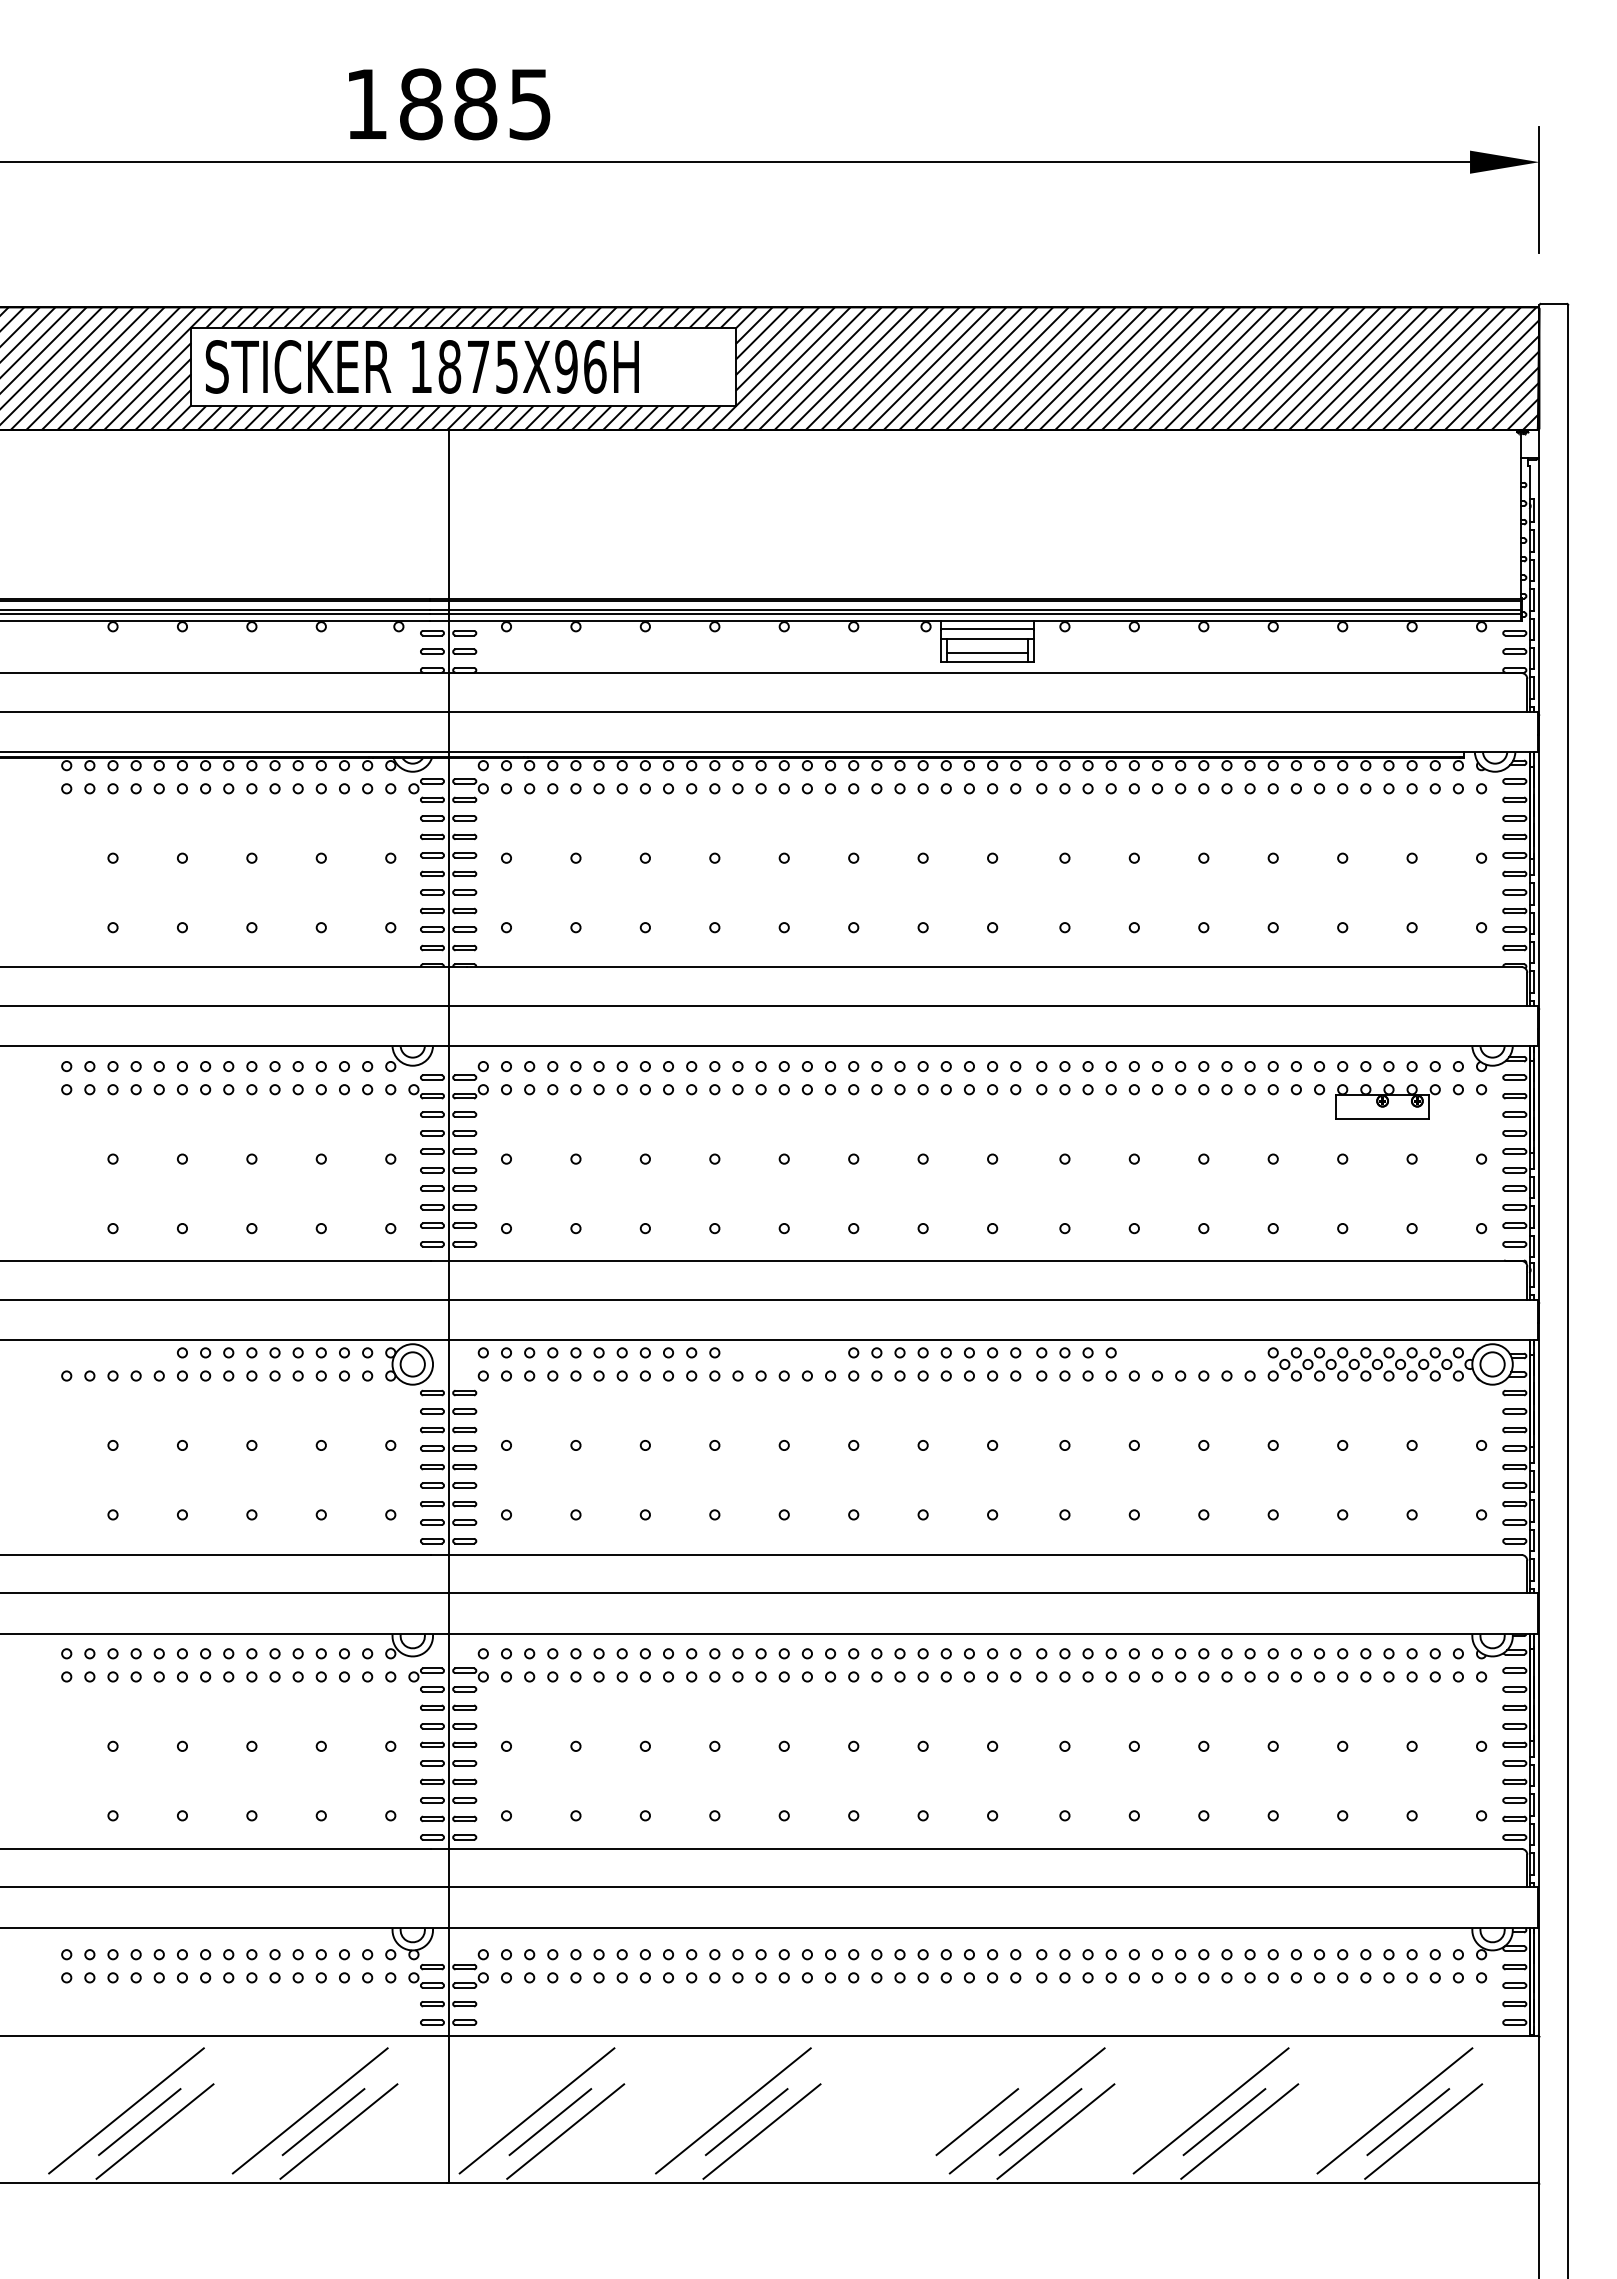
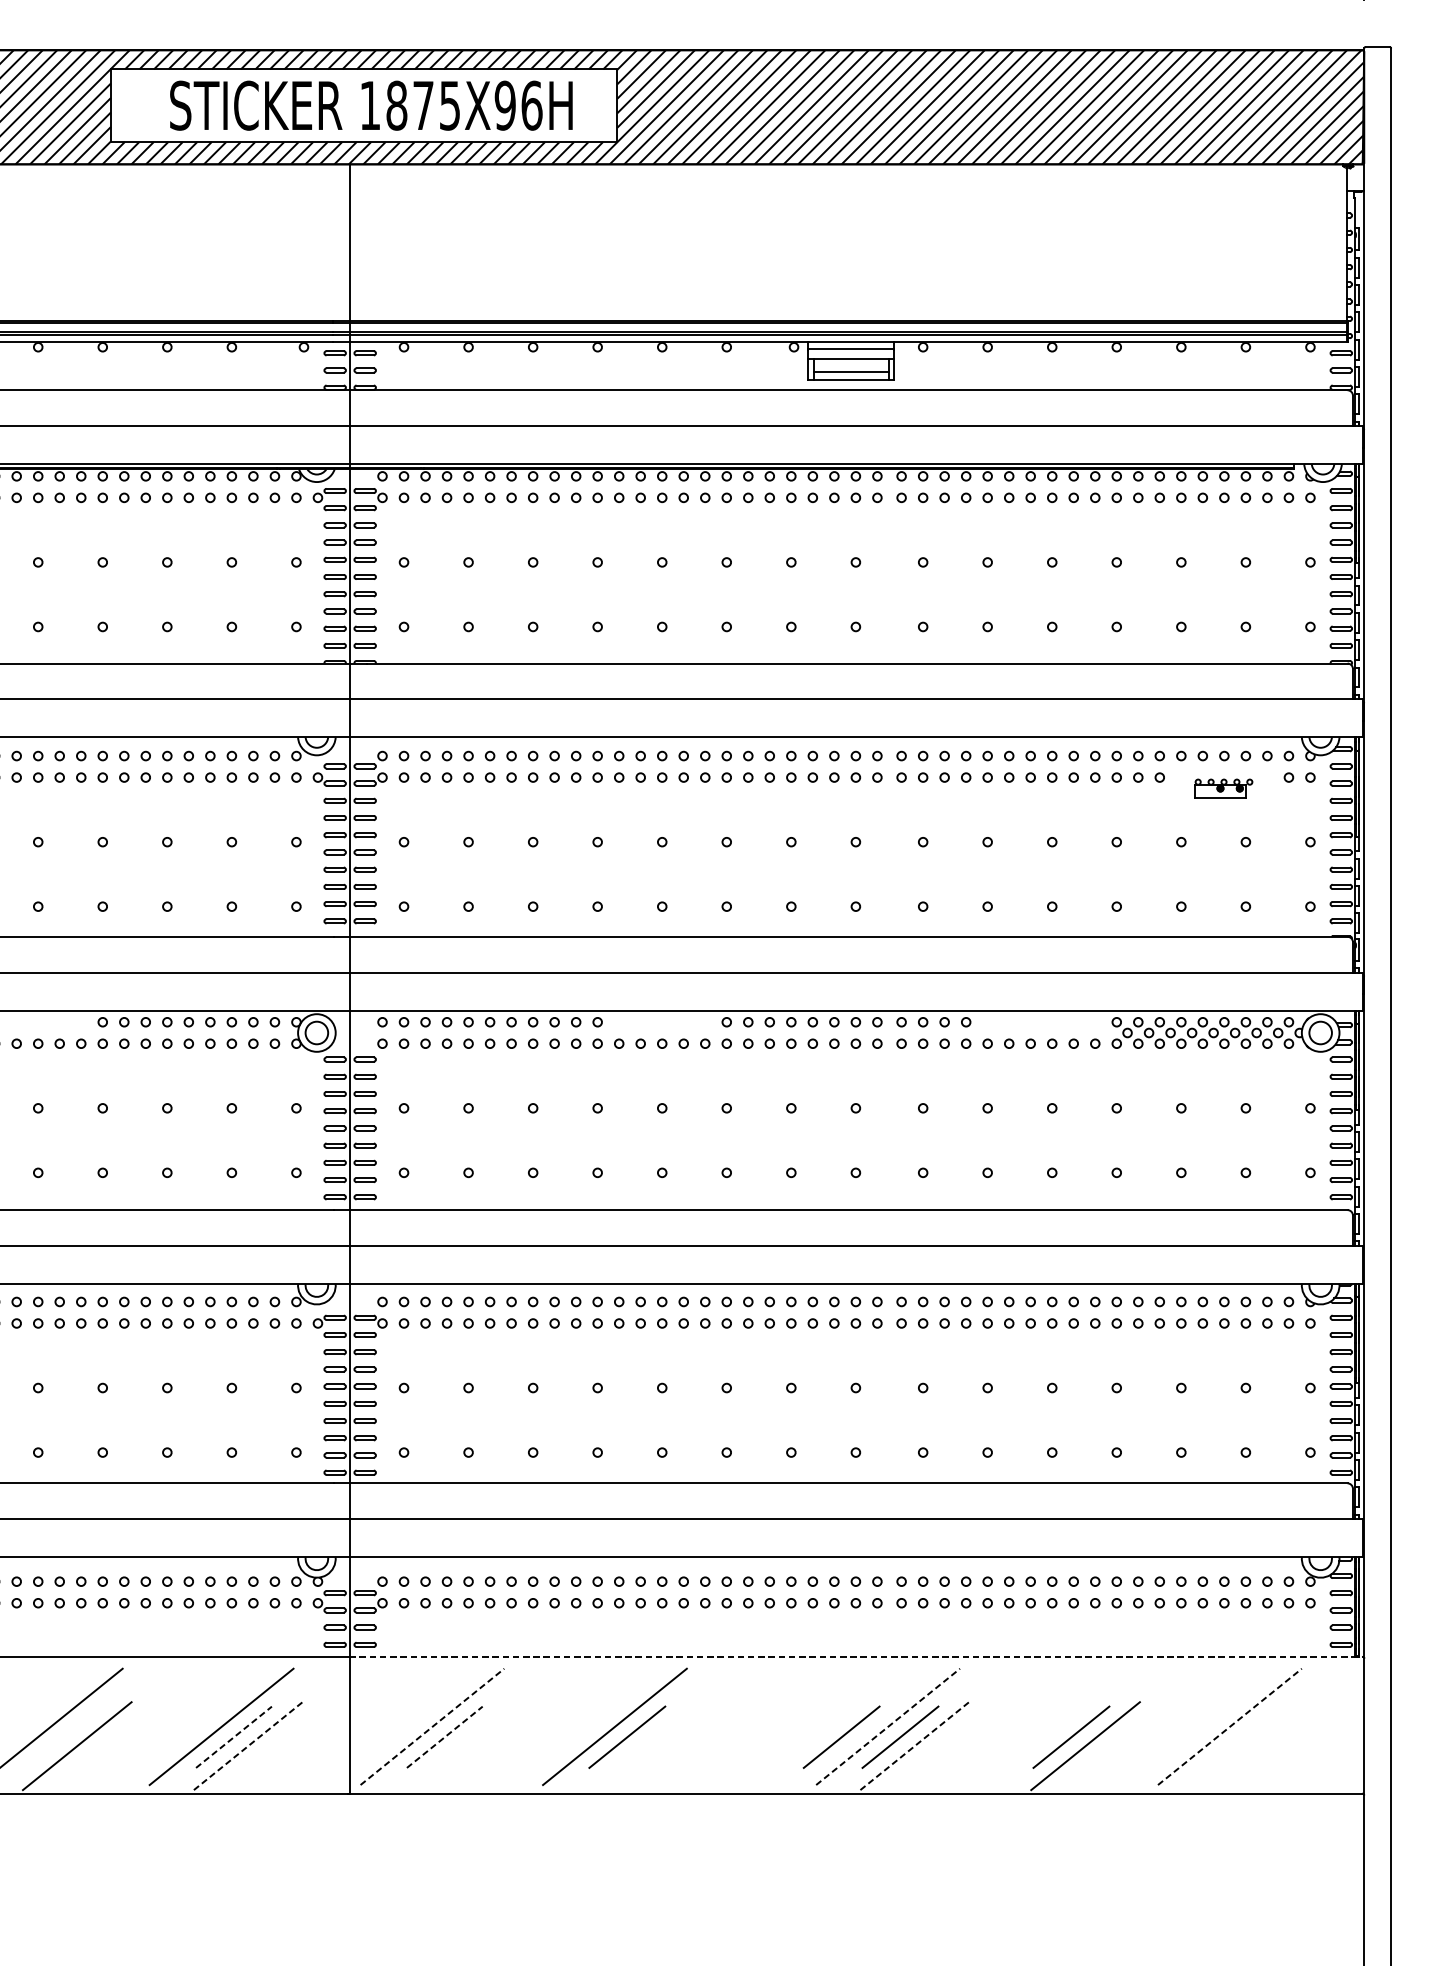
text: (421, 366) -> (370, 105), moved
part: (1387, 1101) -> (1222, 788), size x0.6
line: (993, 2035) -> (856, 1656), solid -> dashed
line: (537, 2110) -> (432, 1726), solid -> dashed
line: (1027, 2110) -> (888, 1726), solid -> dashed
line: (1210, 2110) -> (1058, 1726), removed
line: (1395, 2110) -> (1230, 1726), solid -> dashed
line: (323, 2121) -> (233, 1736), solid -> dashed
line: (550, 2121) -> (444, 1736), solid -> dashed
line: (139, 2122) -> (62, 1737), removed
line: (1408, 2122) -> (1242, 1737), removed
line: (339, 2131) -> (248, 1746), solid -> dashed
line: (565, 2131) -> (458, 1746), removed
line: (761, 2131) -> (641, 1746), removed
line: (1056, 2131) -> (915, 1746), solid -> dashed
line: (1423, 2131) -> (1256, 1746), removed

